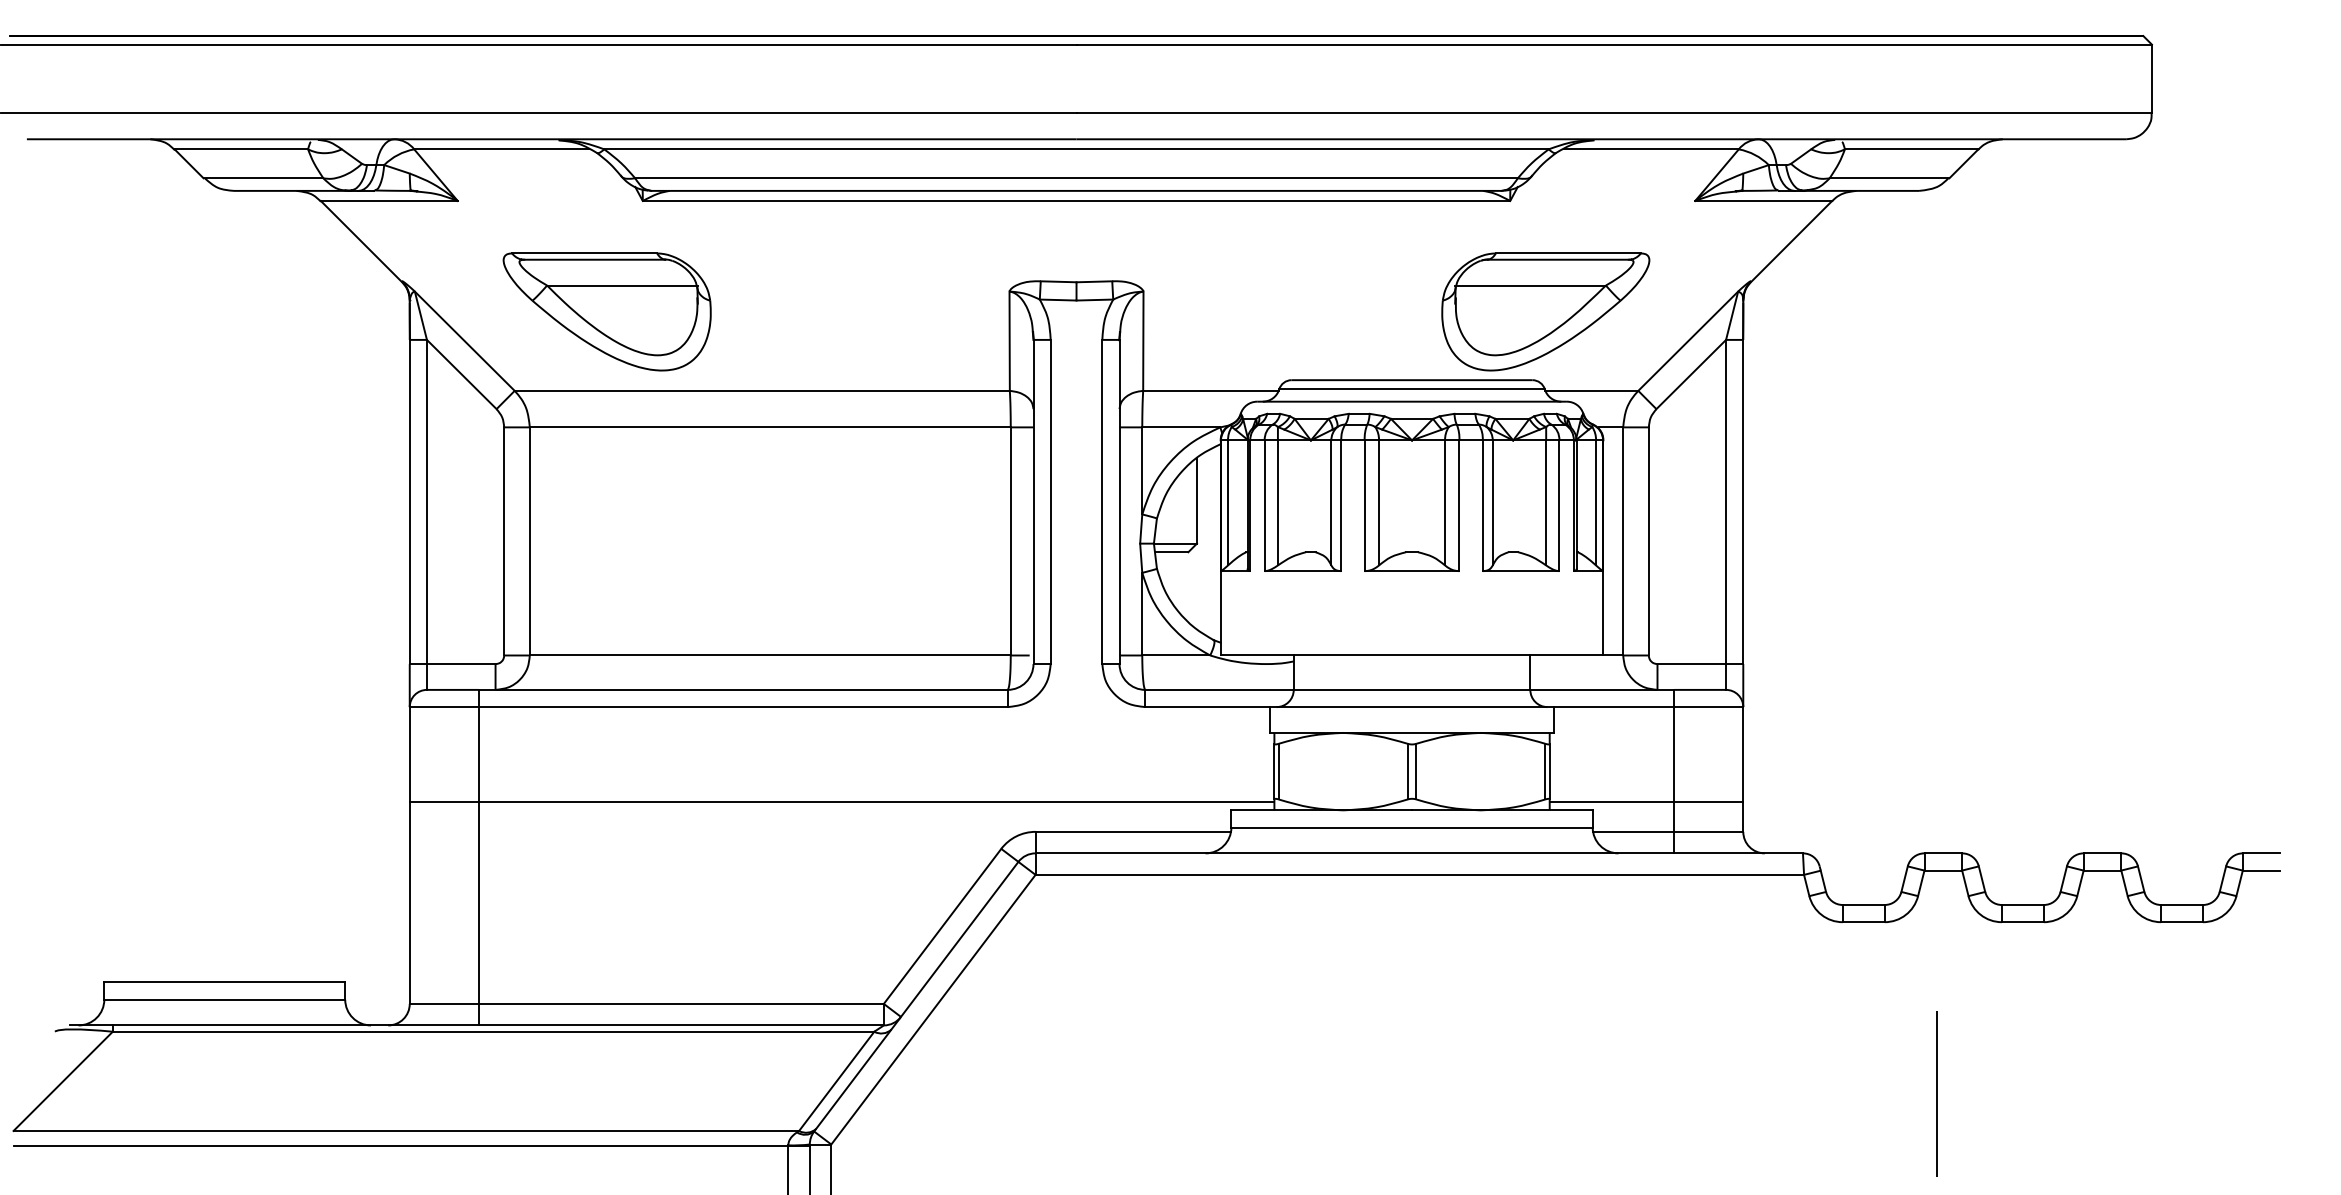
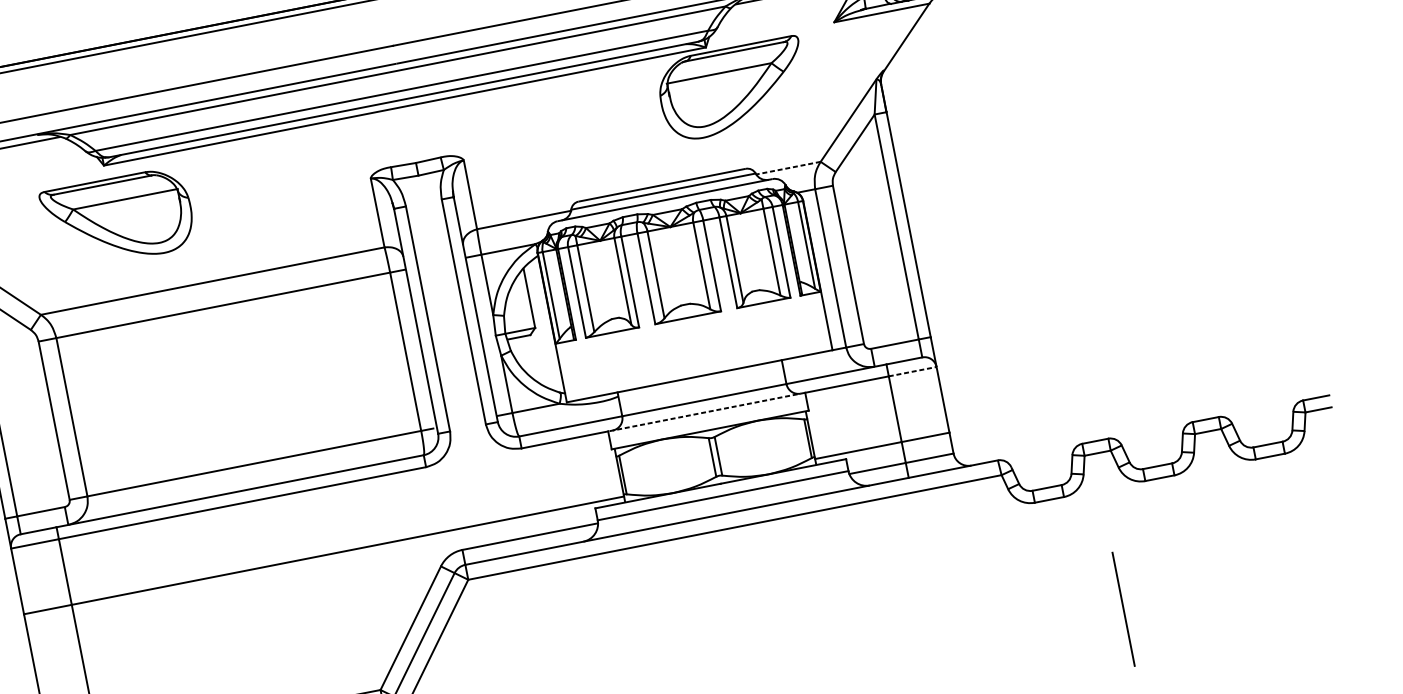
part: (606, 311) -> (117, 219), moved
part: (1545, 311) -> (733, 89), moved
line: (1591, 390) -> (788, 167), solid -> dashed
line: (1412, 707) -> (707, 412), solid -> dashed
line: (1709, 707) -> (913, 371), solid -> dashed

